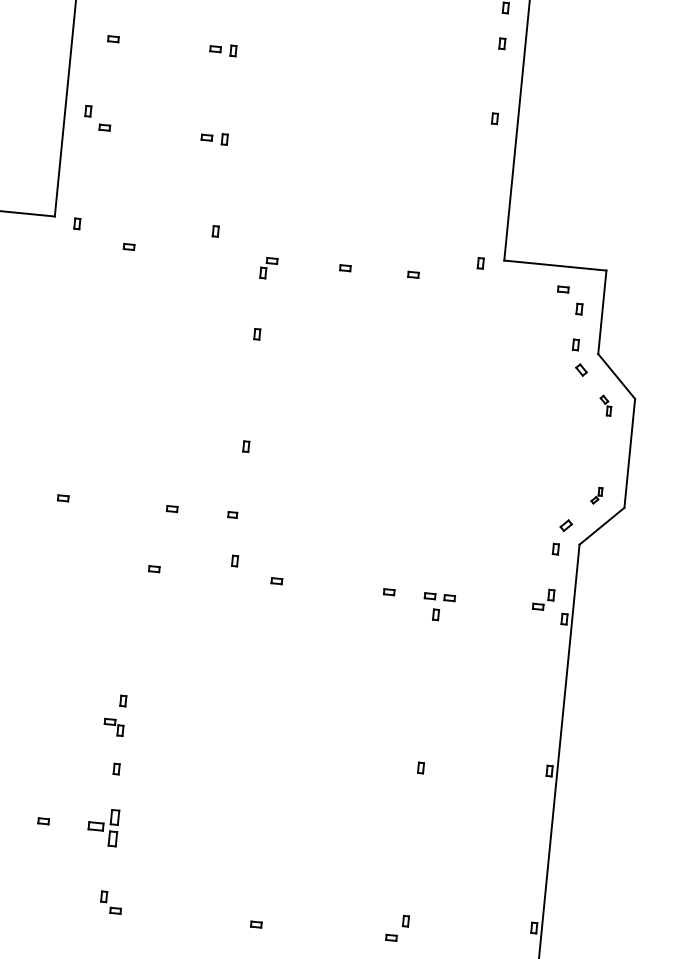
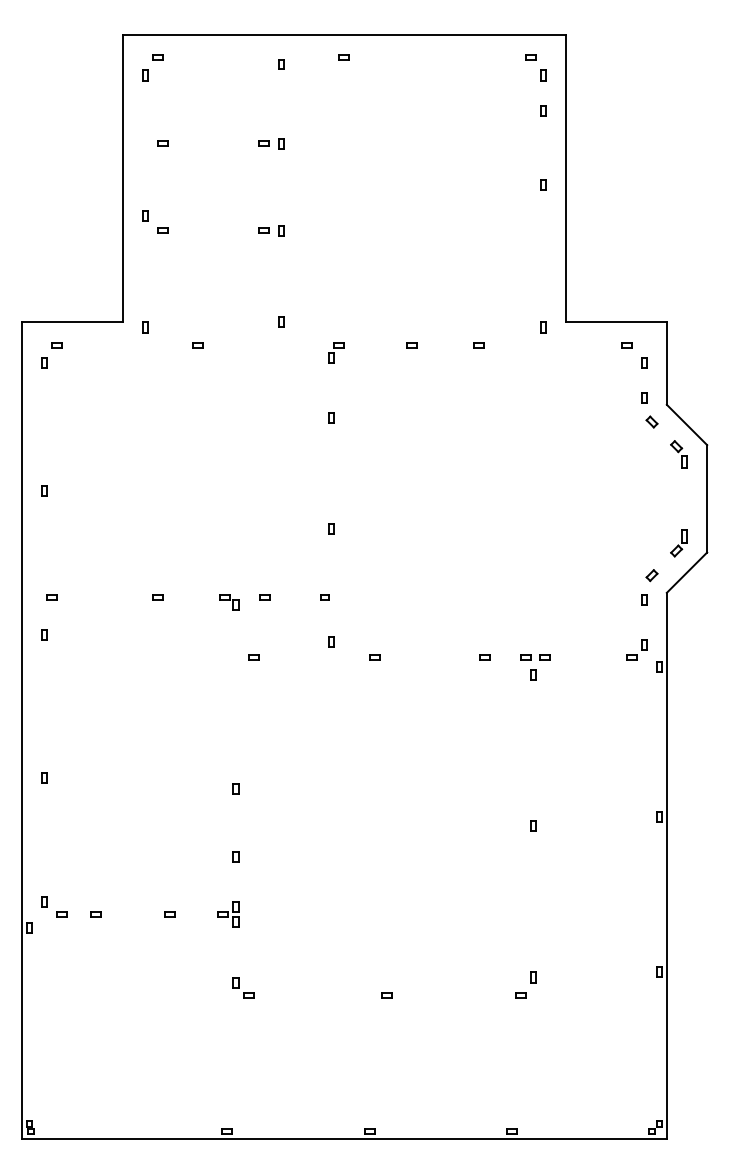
part: (605, 405) -> (678, 454), size x1.43
part: (596, 495) -> (678, 543), size x1.67
part: (114, 727) -> (229, 602), moved
part: (103, 827) -> (228, 914), size x0.71

